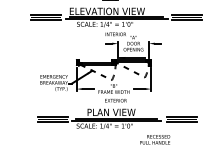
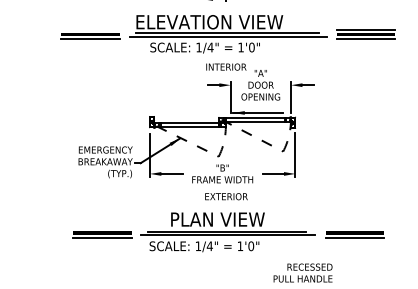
line: (46, 15) -> (90, 30), removed
line: (52, 117) -> (102, 229), removed
line: (181, 117) -> (354, 229), removed

